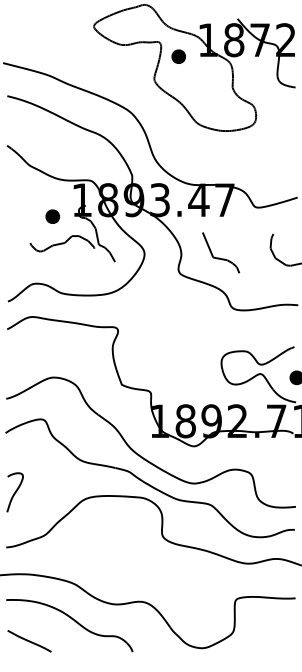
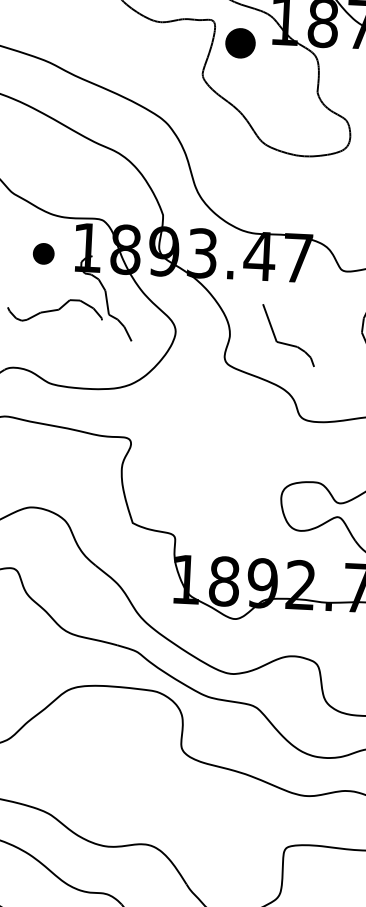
part: (178, 56) -> (239, 42), size x1.4
part: (52, 216) -> (43, 253), moved

